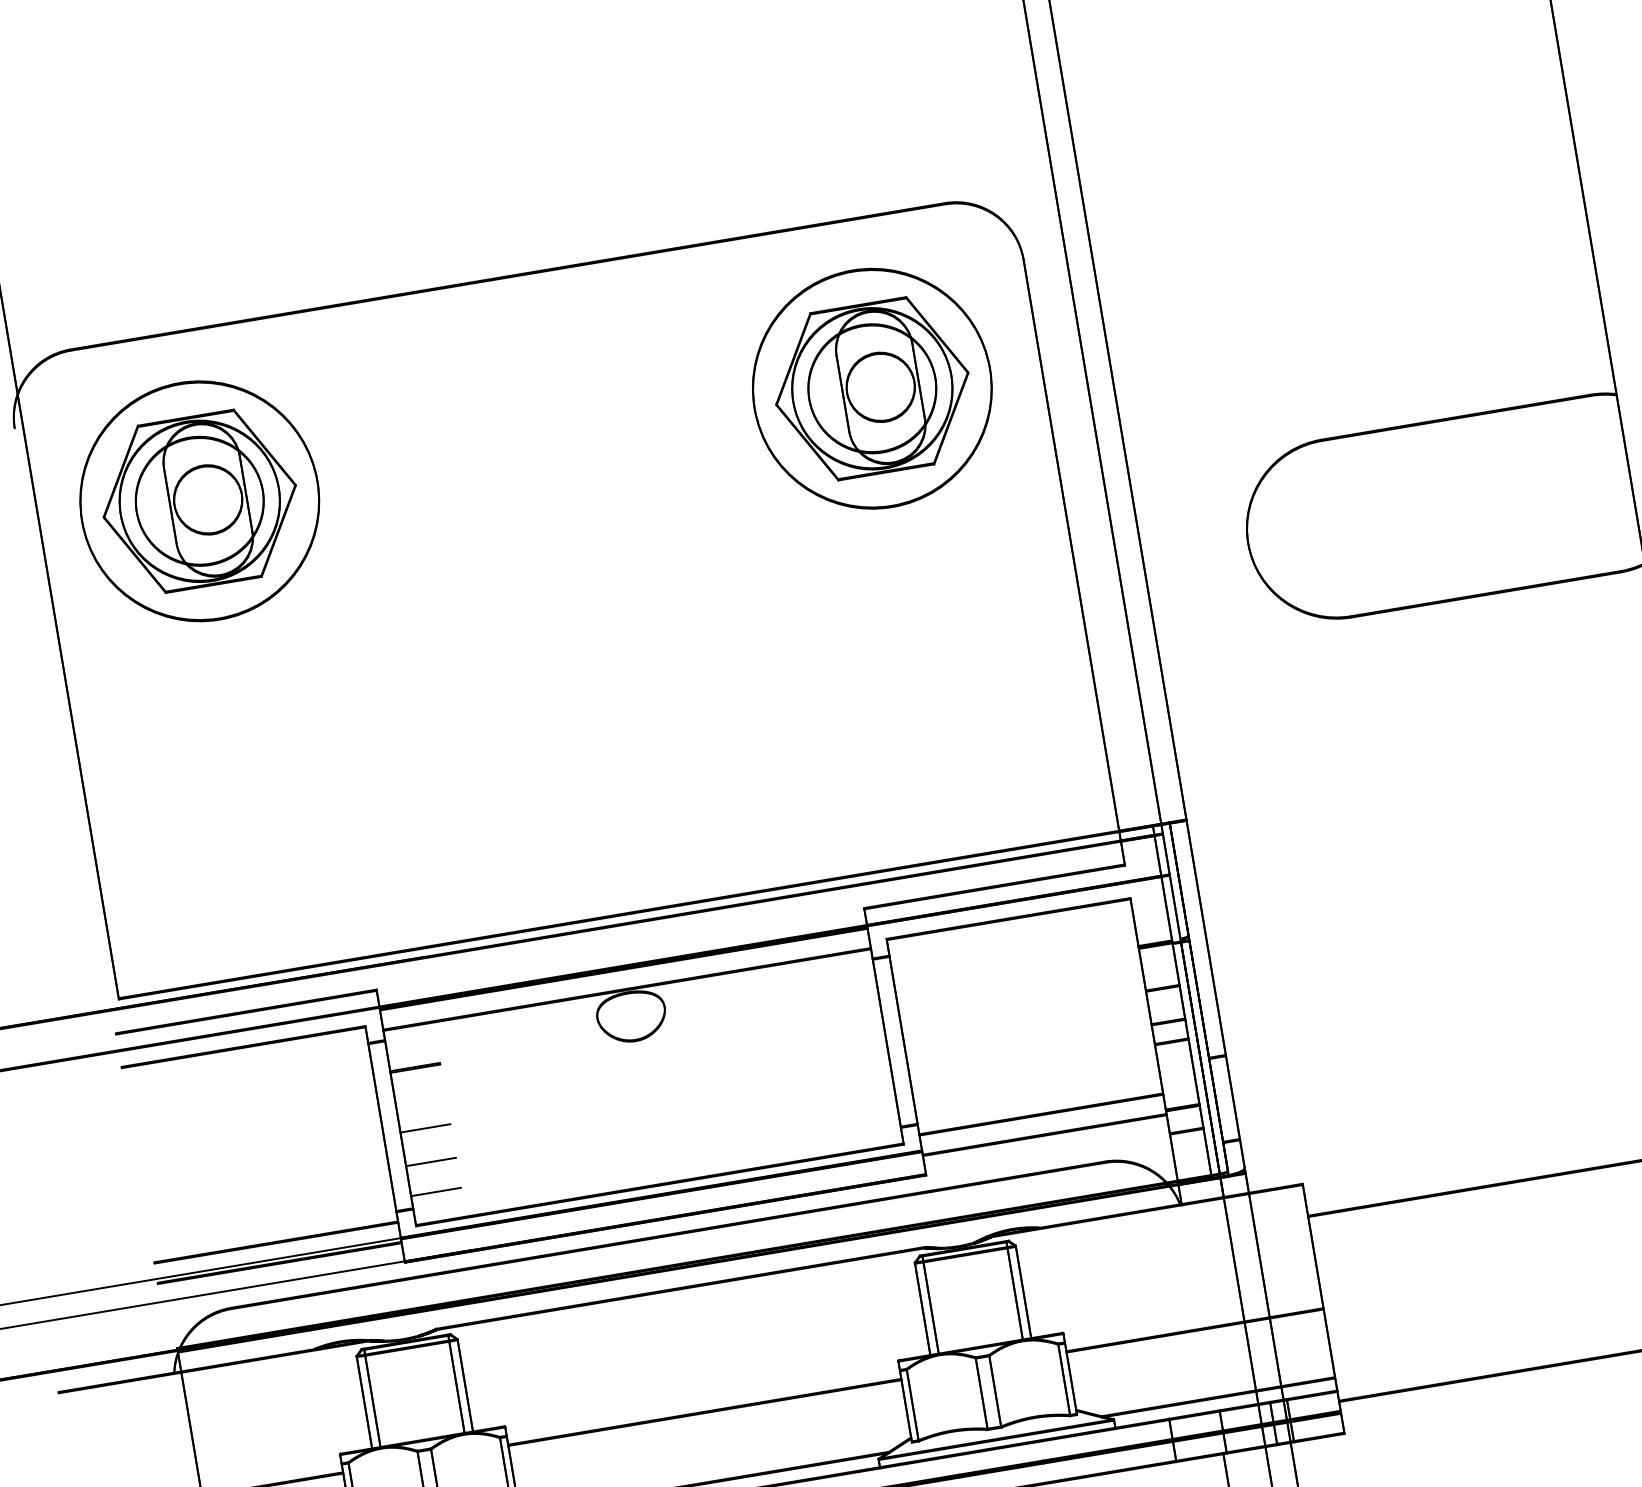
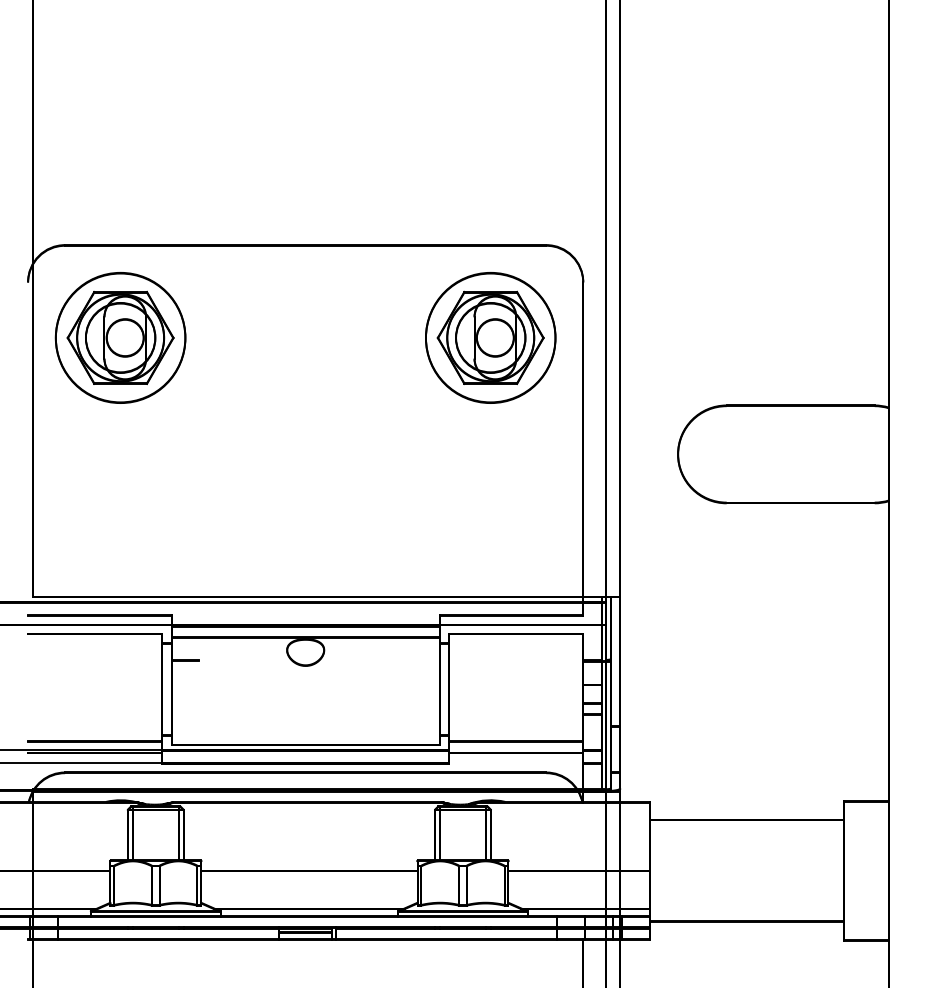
line: (423, 1127) -> (184, 693), removed
line: (429, 1162) -> (184, 712), removed
line: (434, 1191) -> (184, 728), removed

